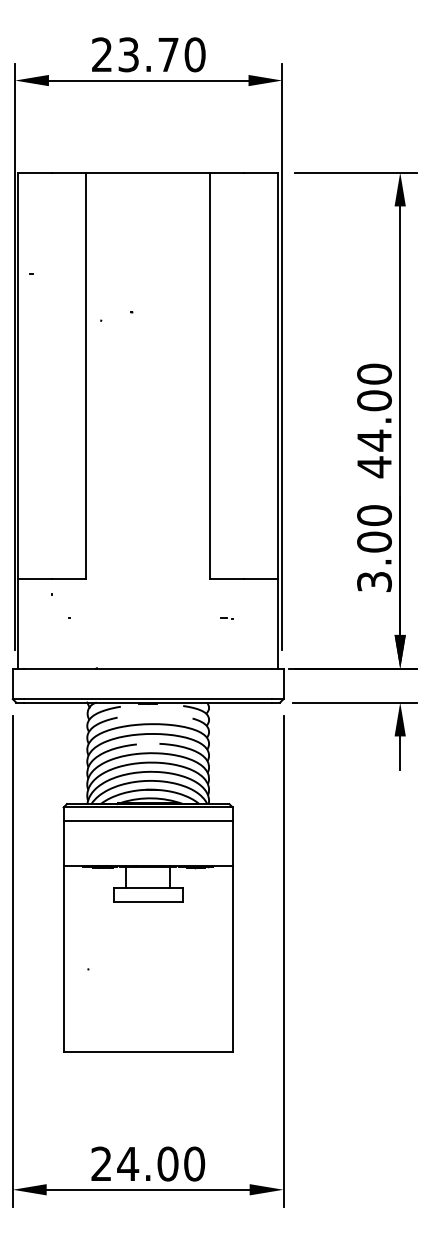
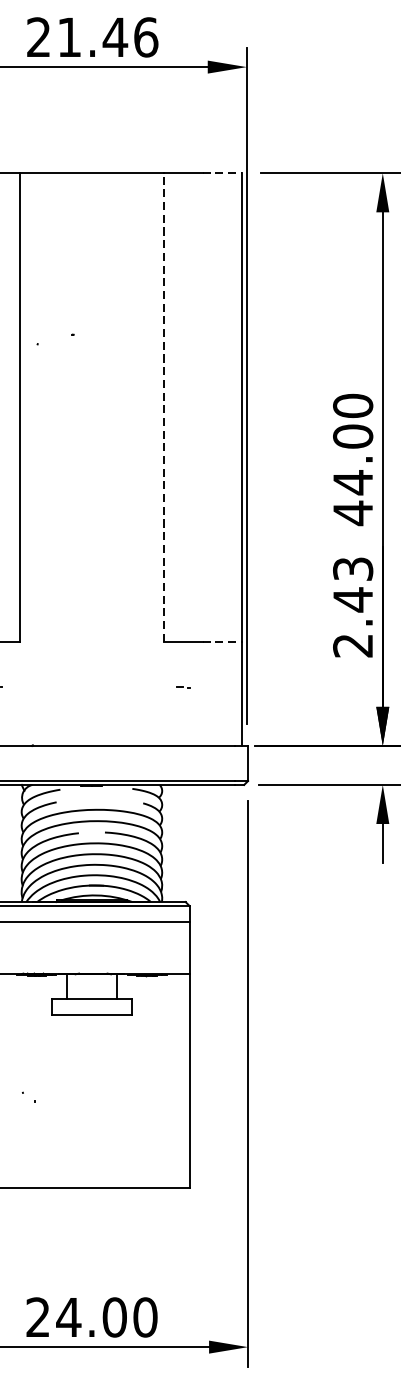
text: (161, 54) -> (107, 37), 23.70 -> 21.46
line: (260, 172) -> (221, 173), solid -> dashed
line: (210, 375) -> (163, 407), solid -> dashed
text: (374, 548) -> (353, 607), 3.00 -> 2.43
line: (260, 578) -> (221, 641), solid -> dashed

